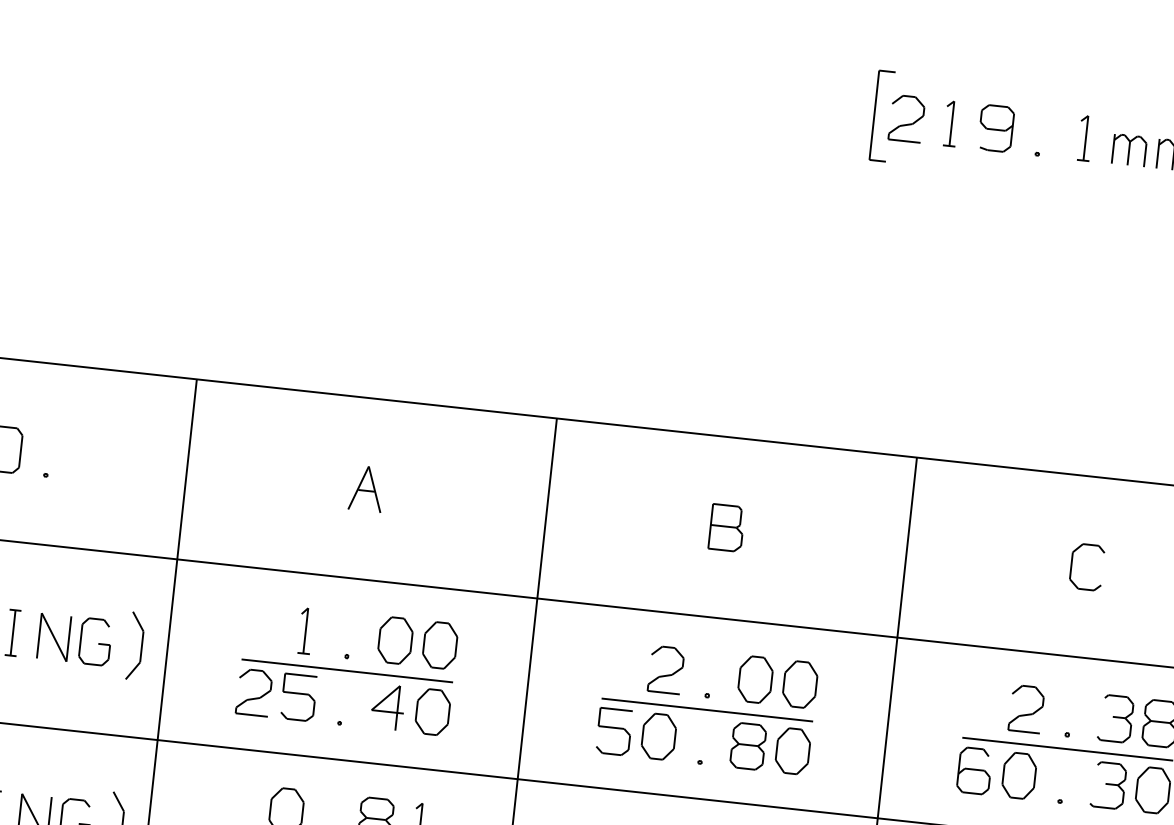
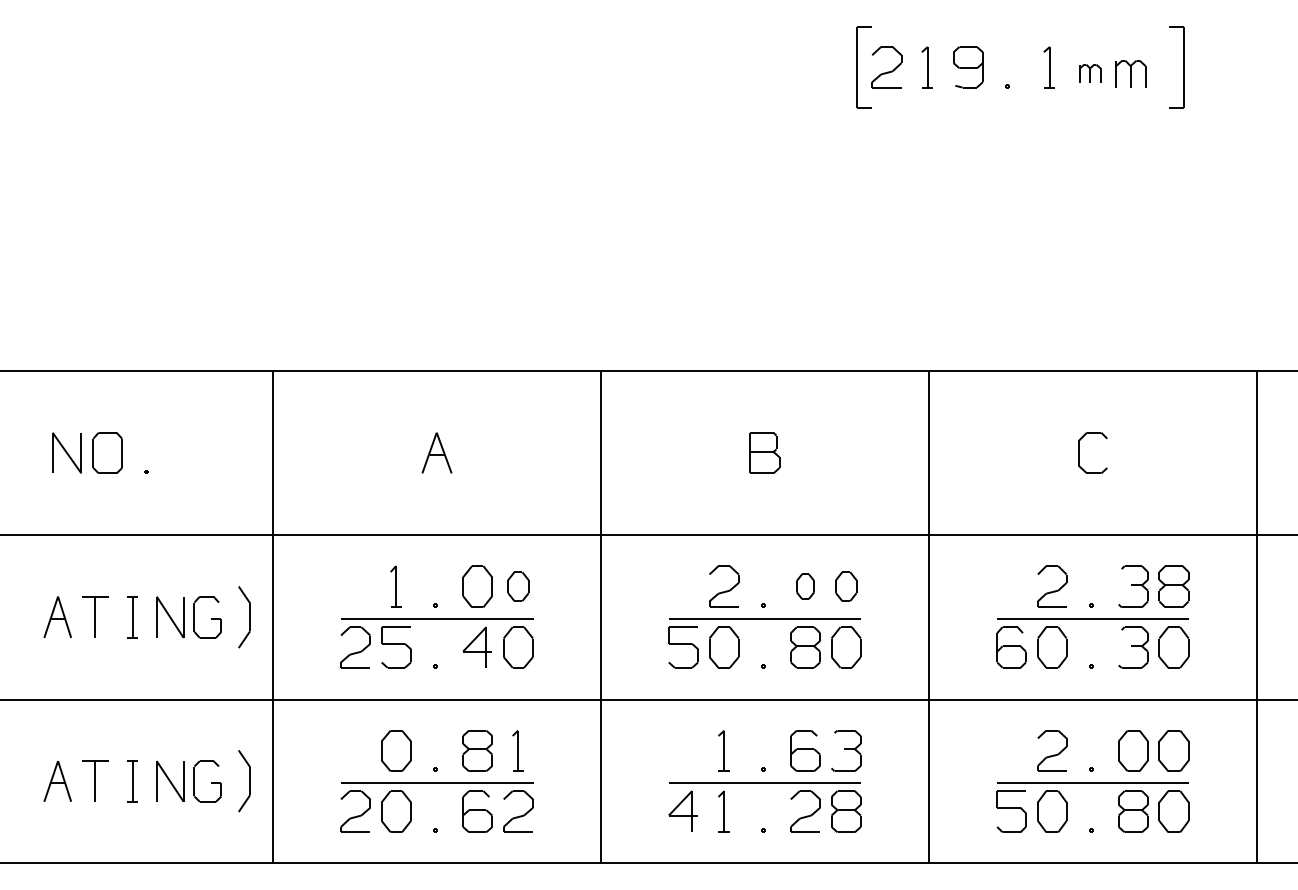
part: (1129, 149) -> (1090, 73), size x0.7
part: (440, 645) -> (518, 586), size x0.7
part: (755, 679) -> (805, 586), size x0.6
part: (800, 684) -> (846, 586), size x0.7

